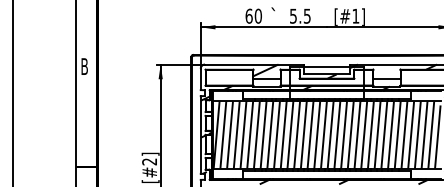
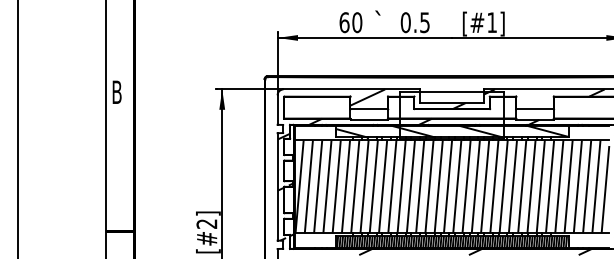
text: (293, 16) -> (405, 22), 5.5 -> 0.5
hatch: (326, 94) -> (451, 131), added
hatch: (327, 174) -> (452, 241), added

